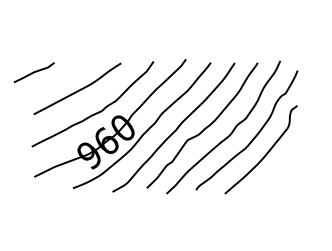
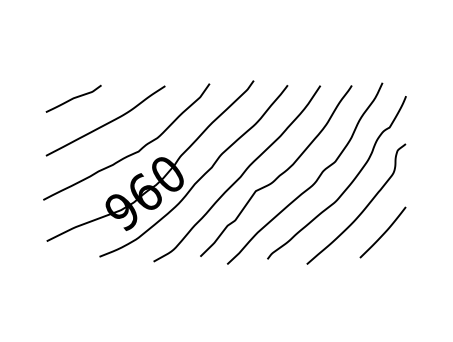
curve: (34, 72) -> (73, 98), moved
curve: (281, 170) -> (383, 232), added

